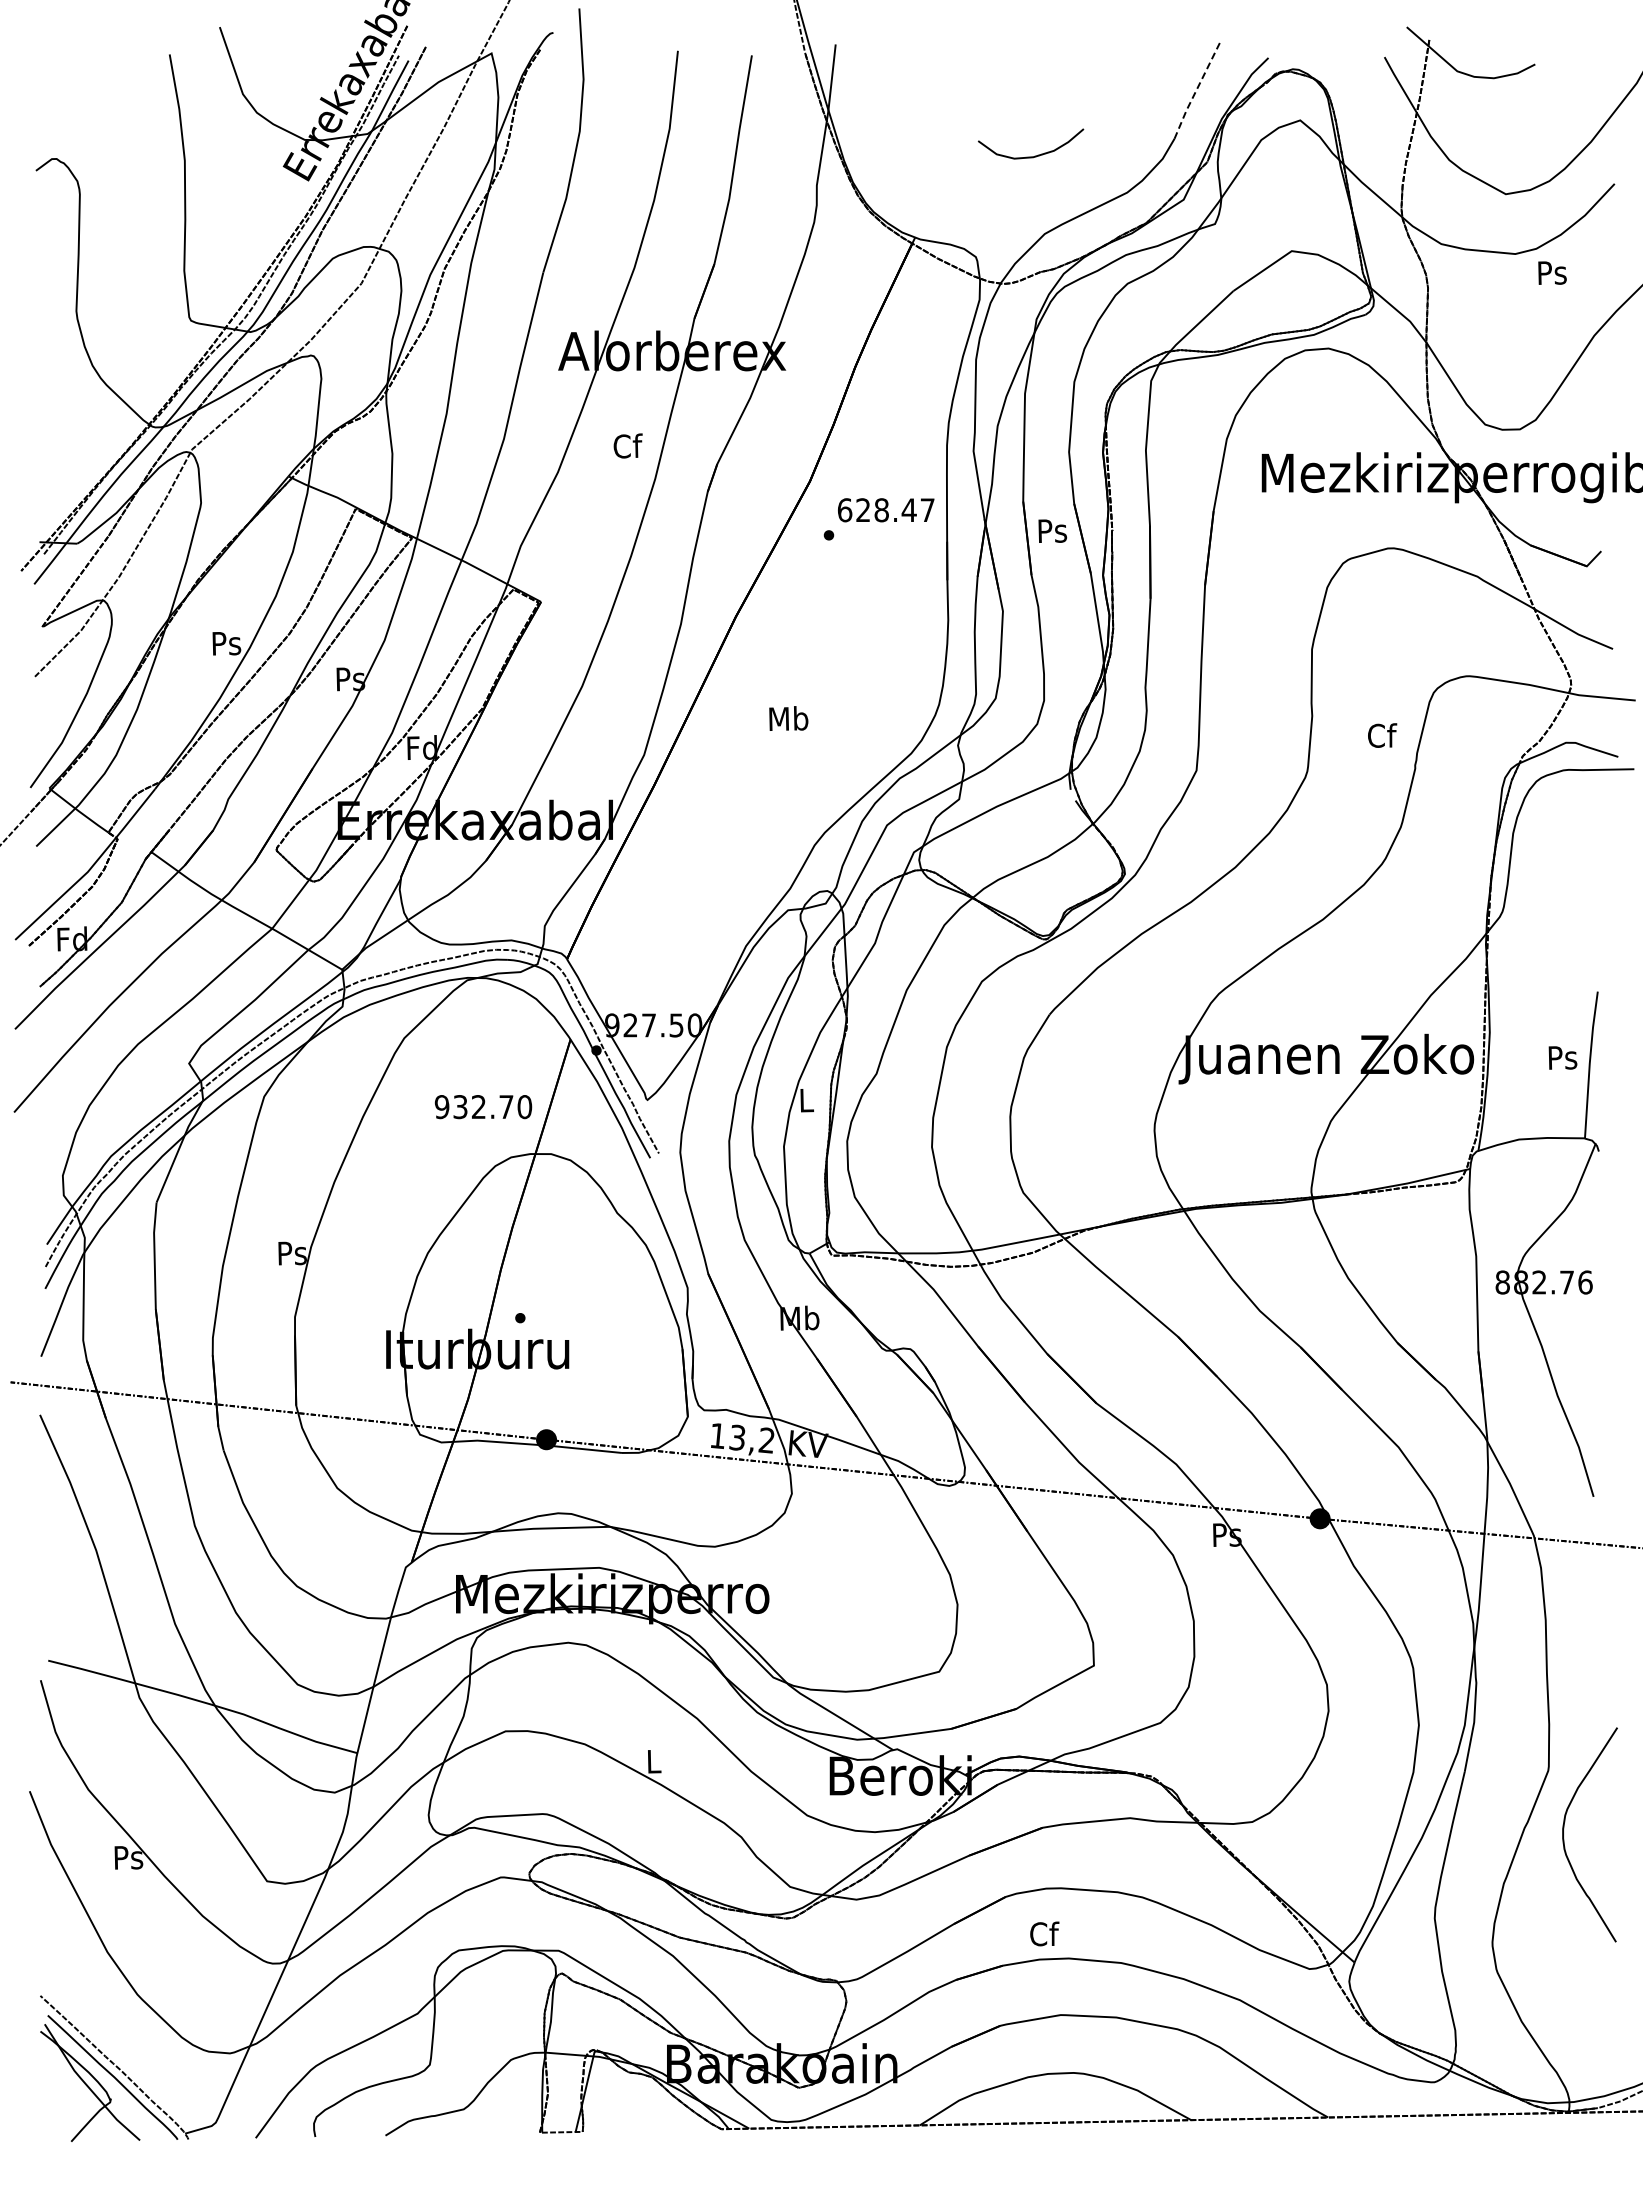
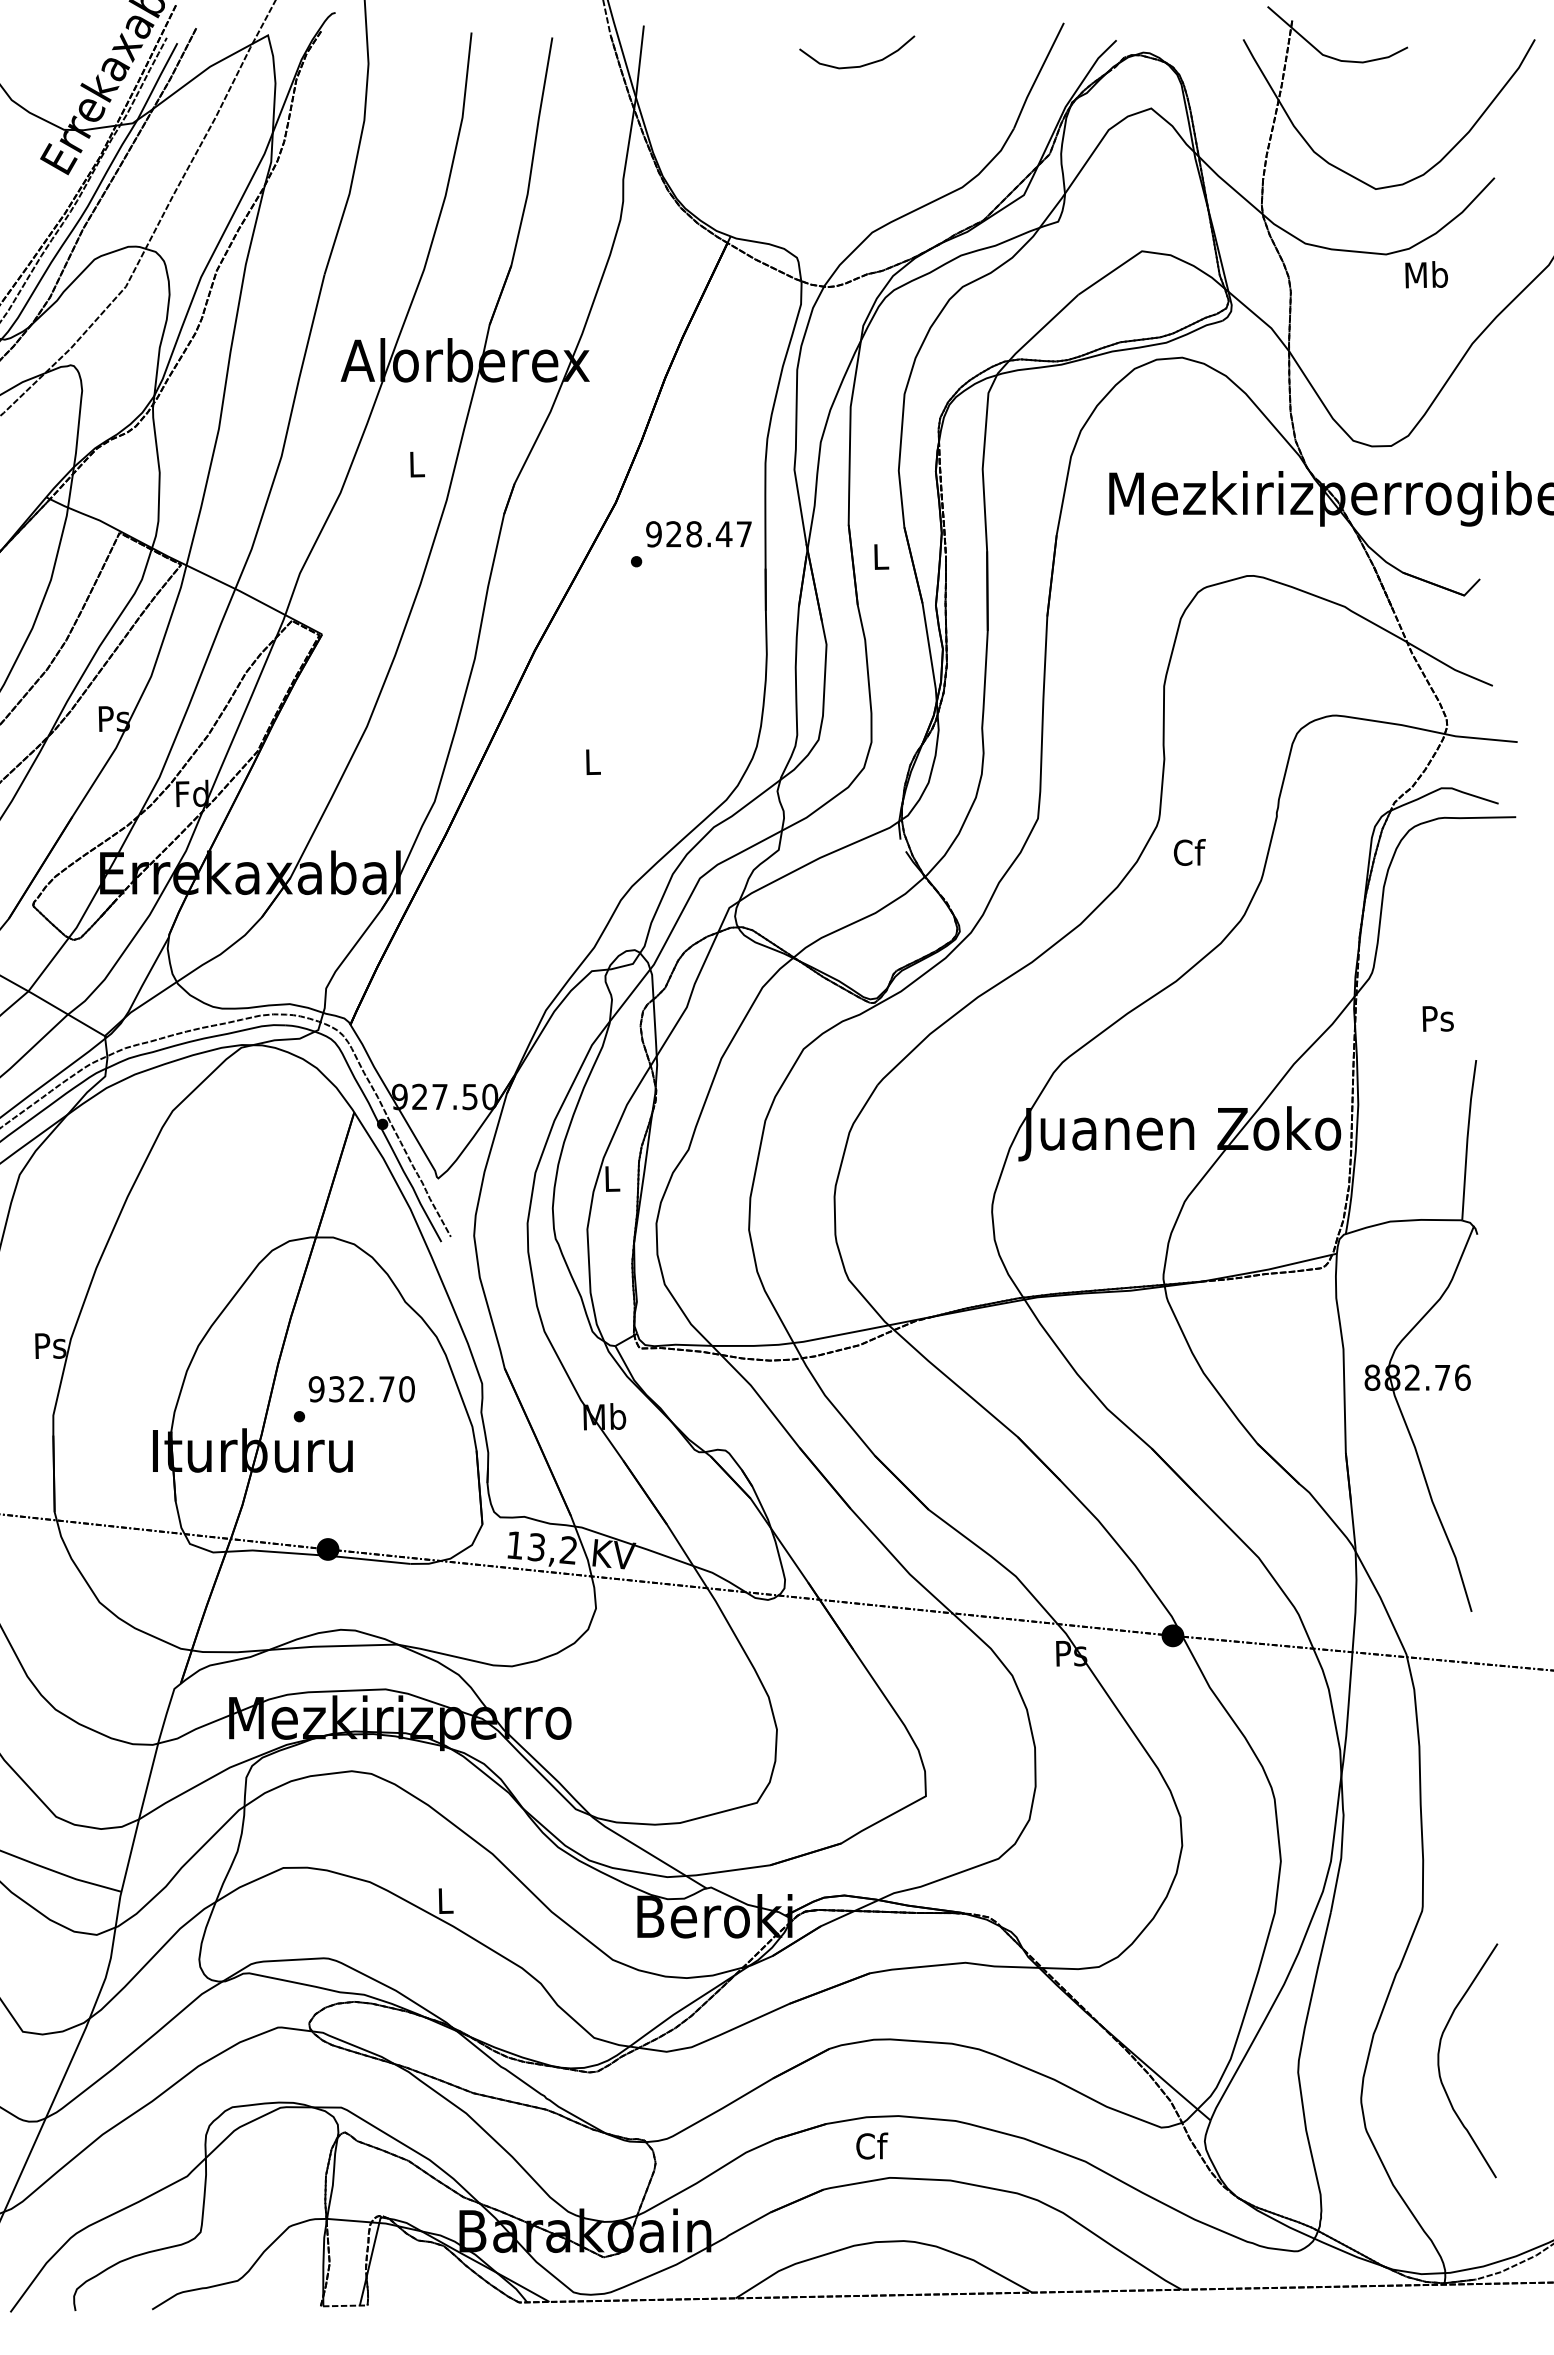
line: (1196, 89) -> (1037, 74), dashed -> solid
curve: (1035, 155) -> (862, 64), moved
text: (1551, 272) -> (1425, 274), Ps -> Mb
text: (627, 445) -> (416, 463), Cf -> L
text: (844, 510) -> (653, 534), 628.47 -> 928.47
text: (1052, 530) -> (880, 556), Ps -> L
text: (788, 718) -> (592, 761), Mb -> L
text: (1382, 735) -> (1189, 852), moved
text: (1562, 1057) -> (1437, 1018), moved
text: (483, 1107) -> (361, 1389), moved
curve: (1564, 1839) -> (1439, 2065), moved
text: (1044, 1933) -> (871, 2145), moved

